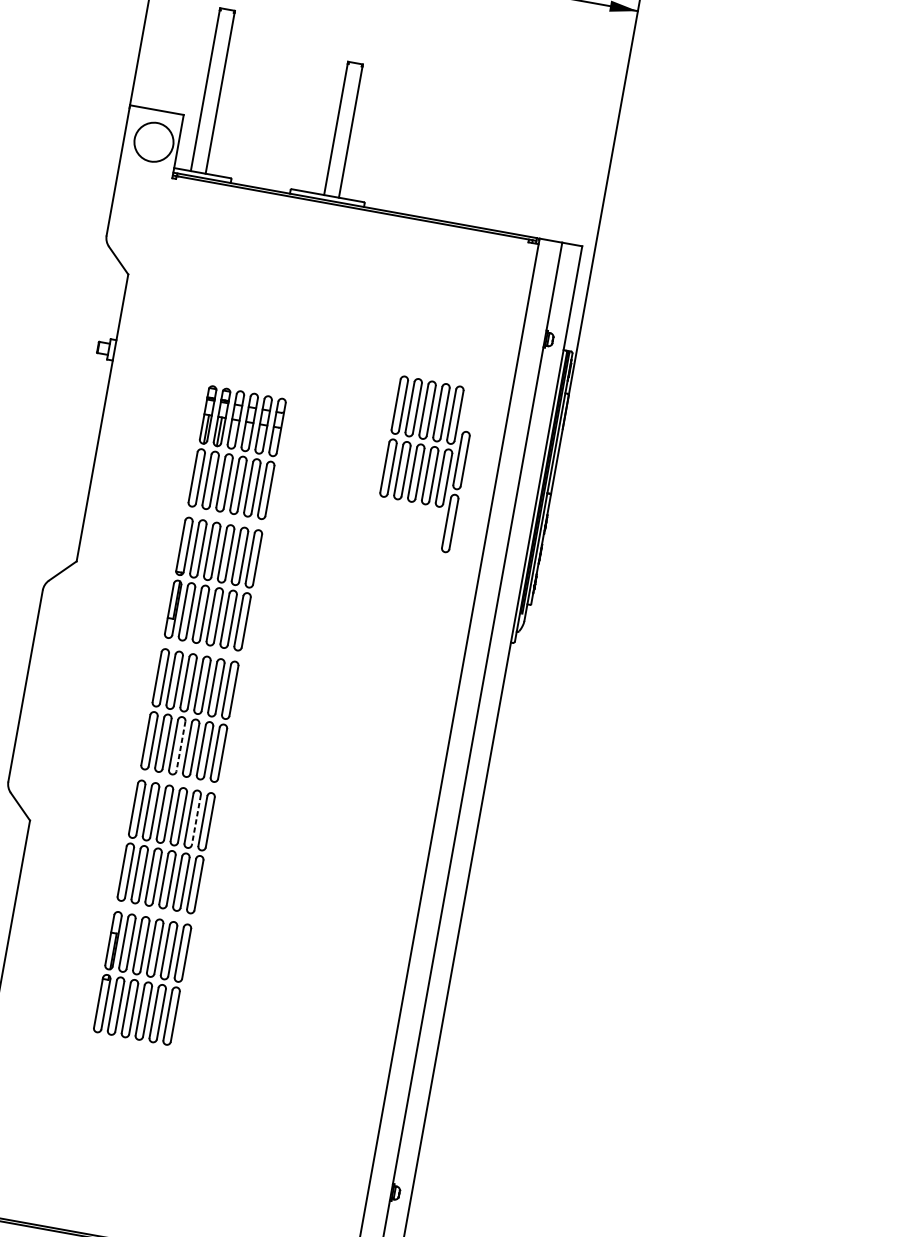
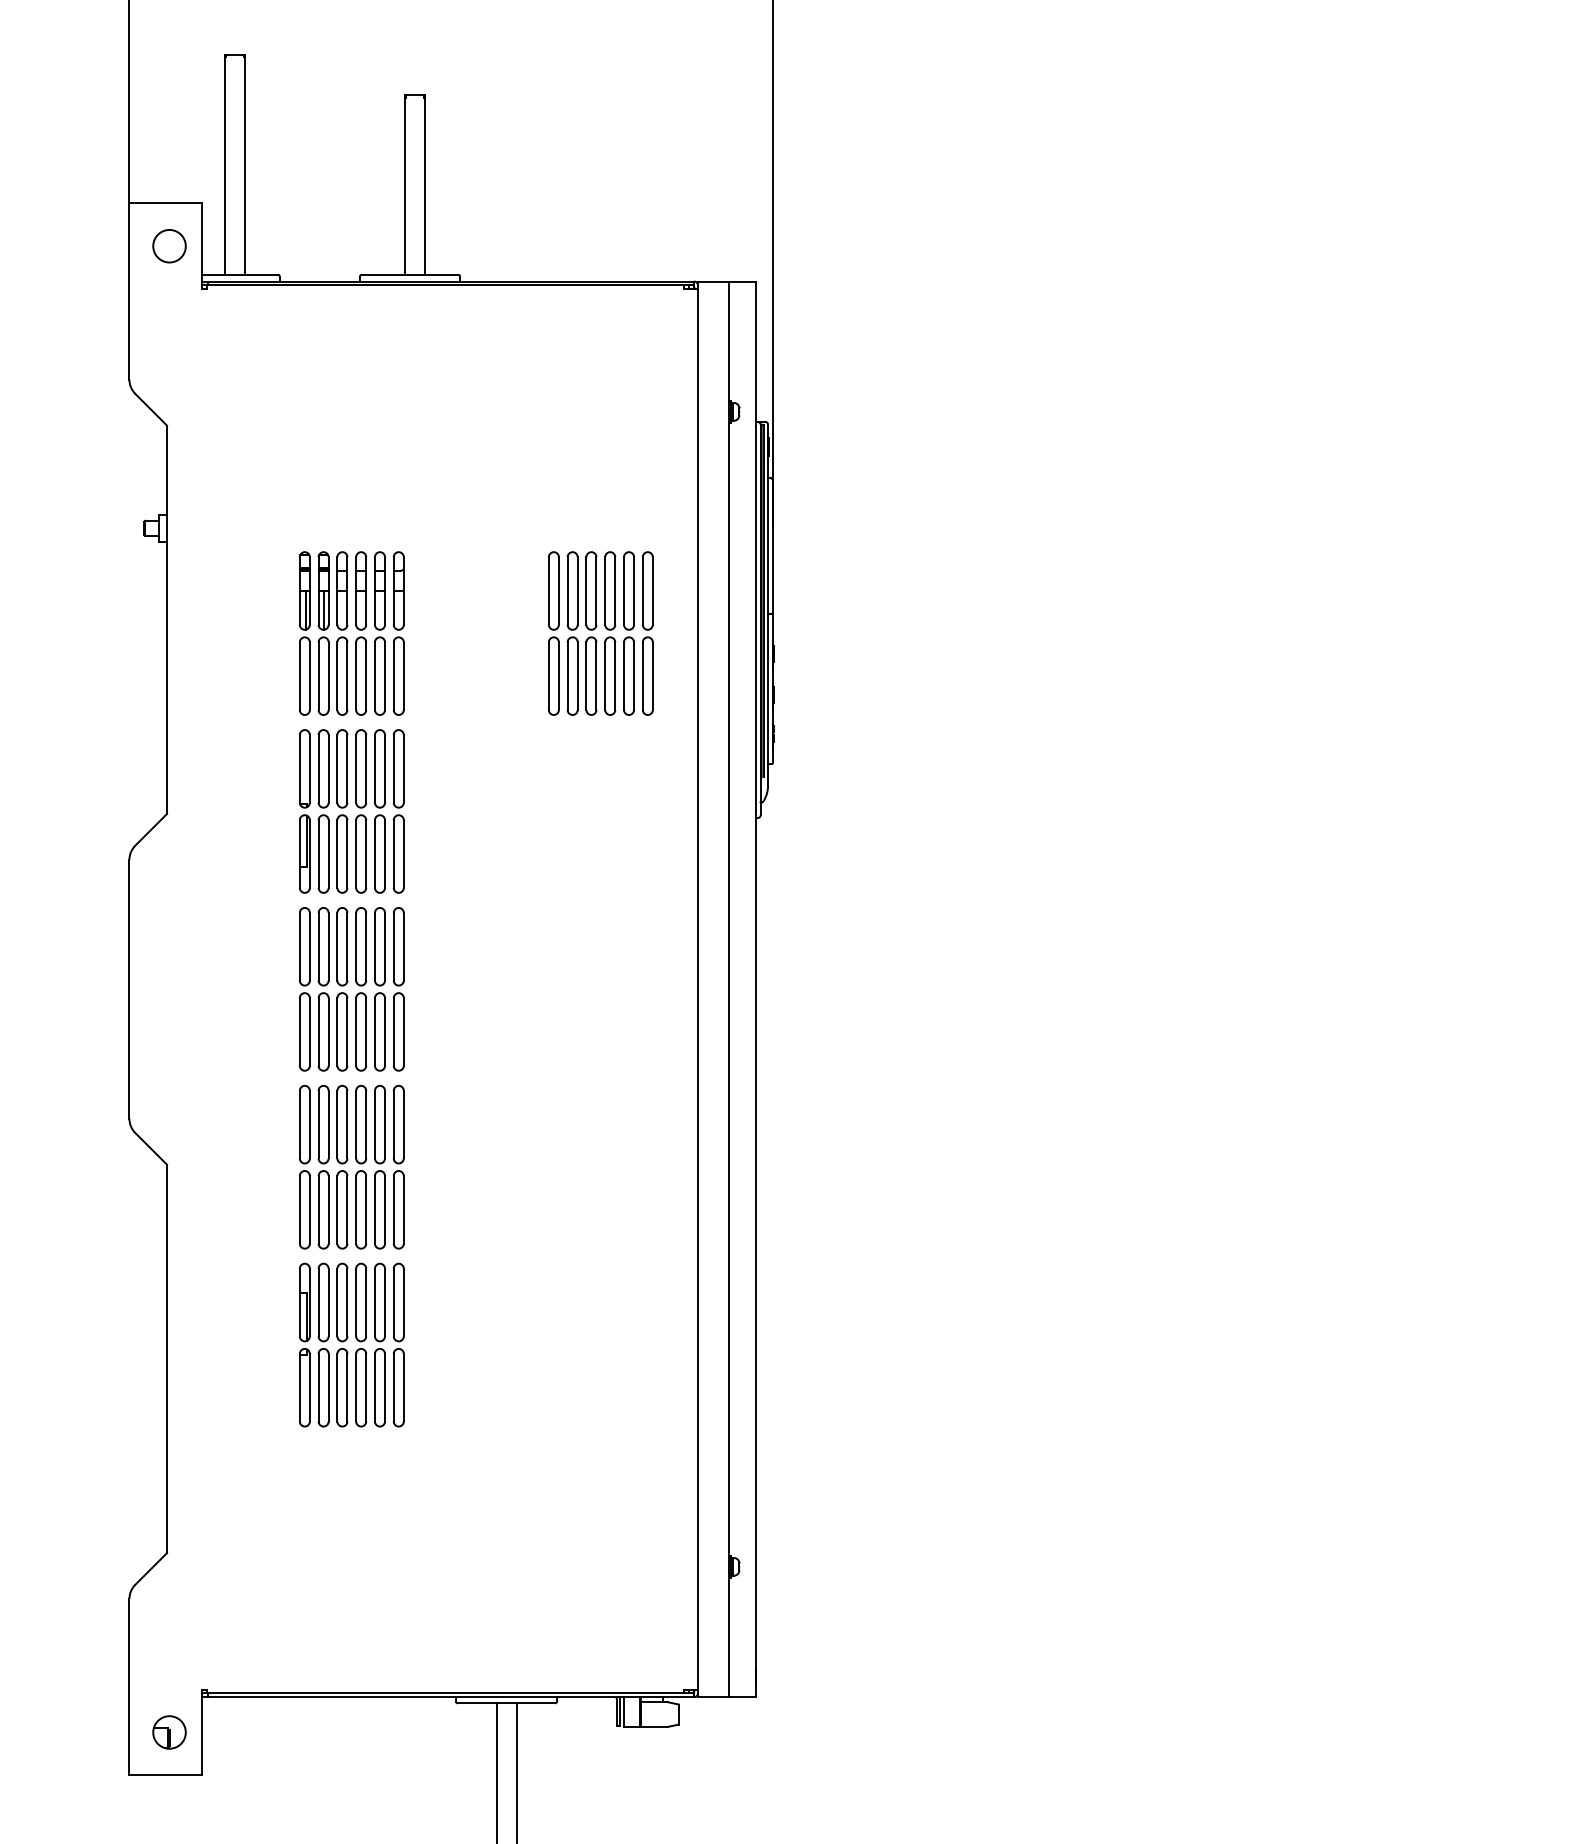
circle: (154, 141) -> (169, 245), size x0.62
part: (421, 441) -> (591, 633), moved
line: (181, 746) -> (347, 1031), dashed -> solid
line: (196, 819) -> (385, 1124), dashed -> solid

